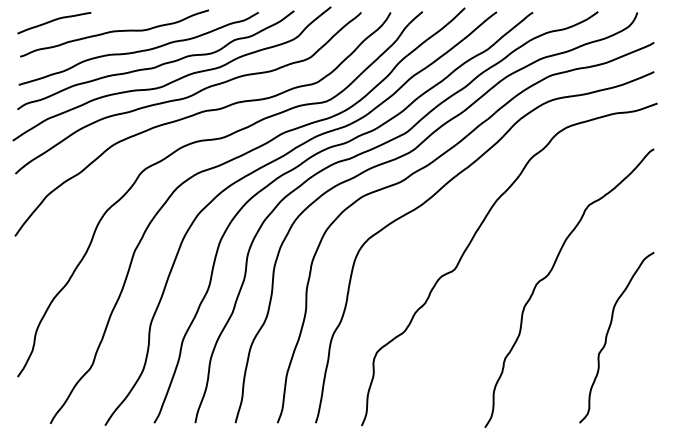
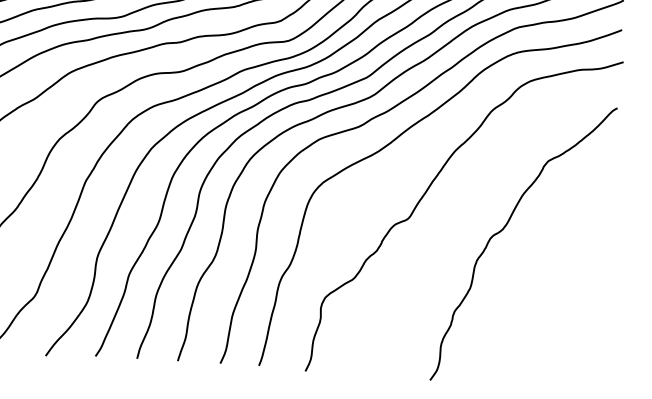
curve: (608, 333) -> (560, 292), removed

